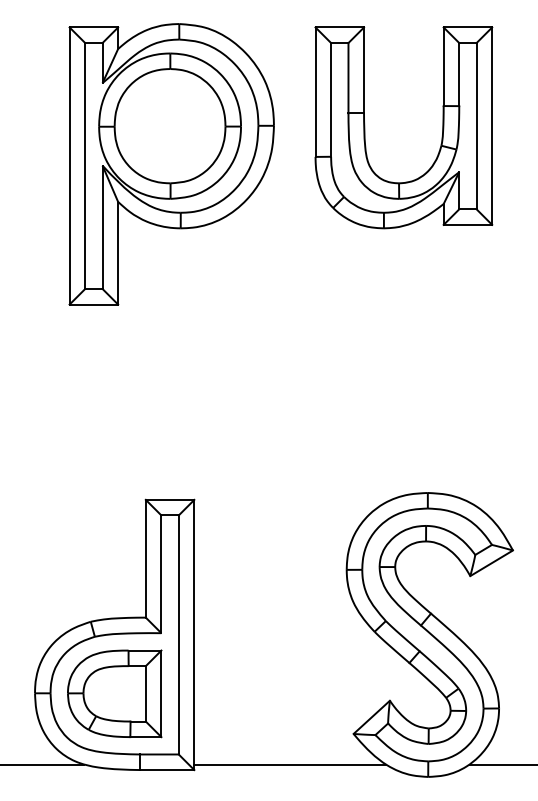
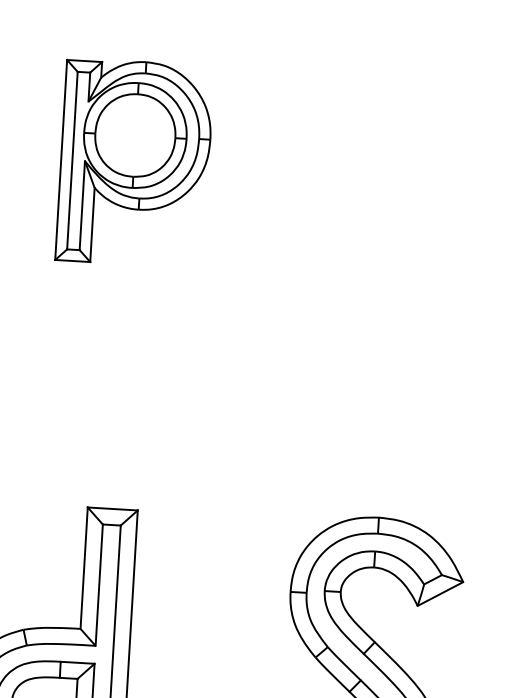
part: (365, 127) -> (337, 136), removed
part: (171, 164) -> (134, 163), size x0.7

